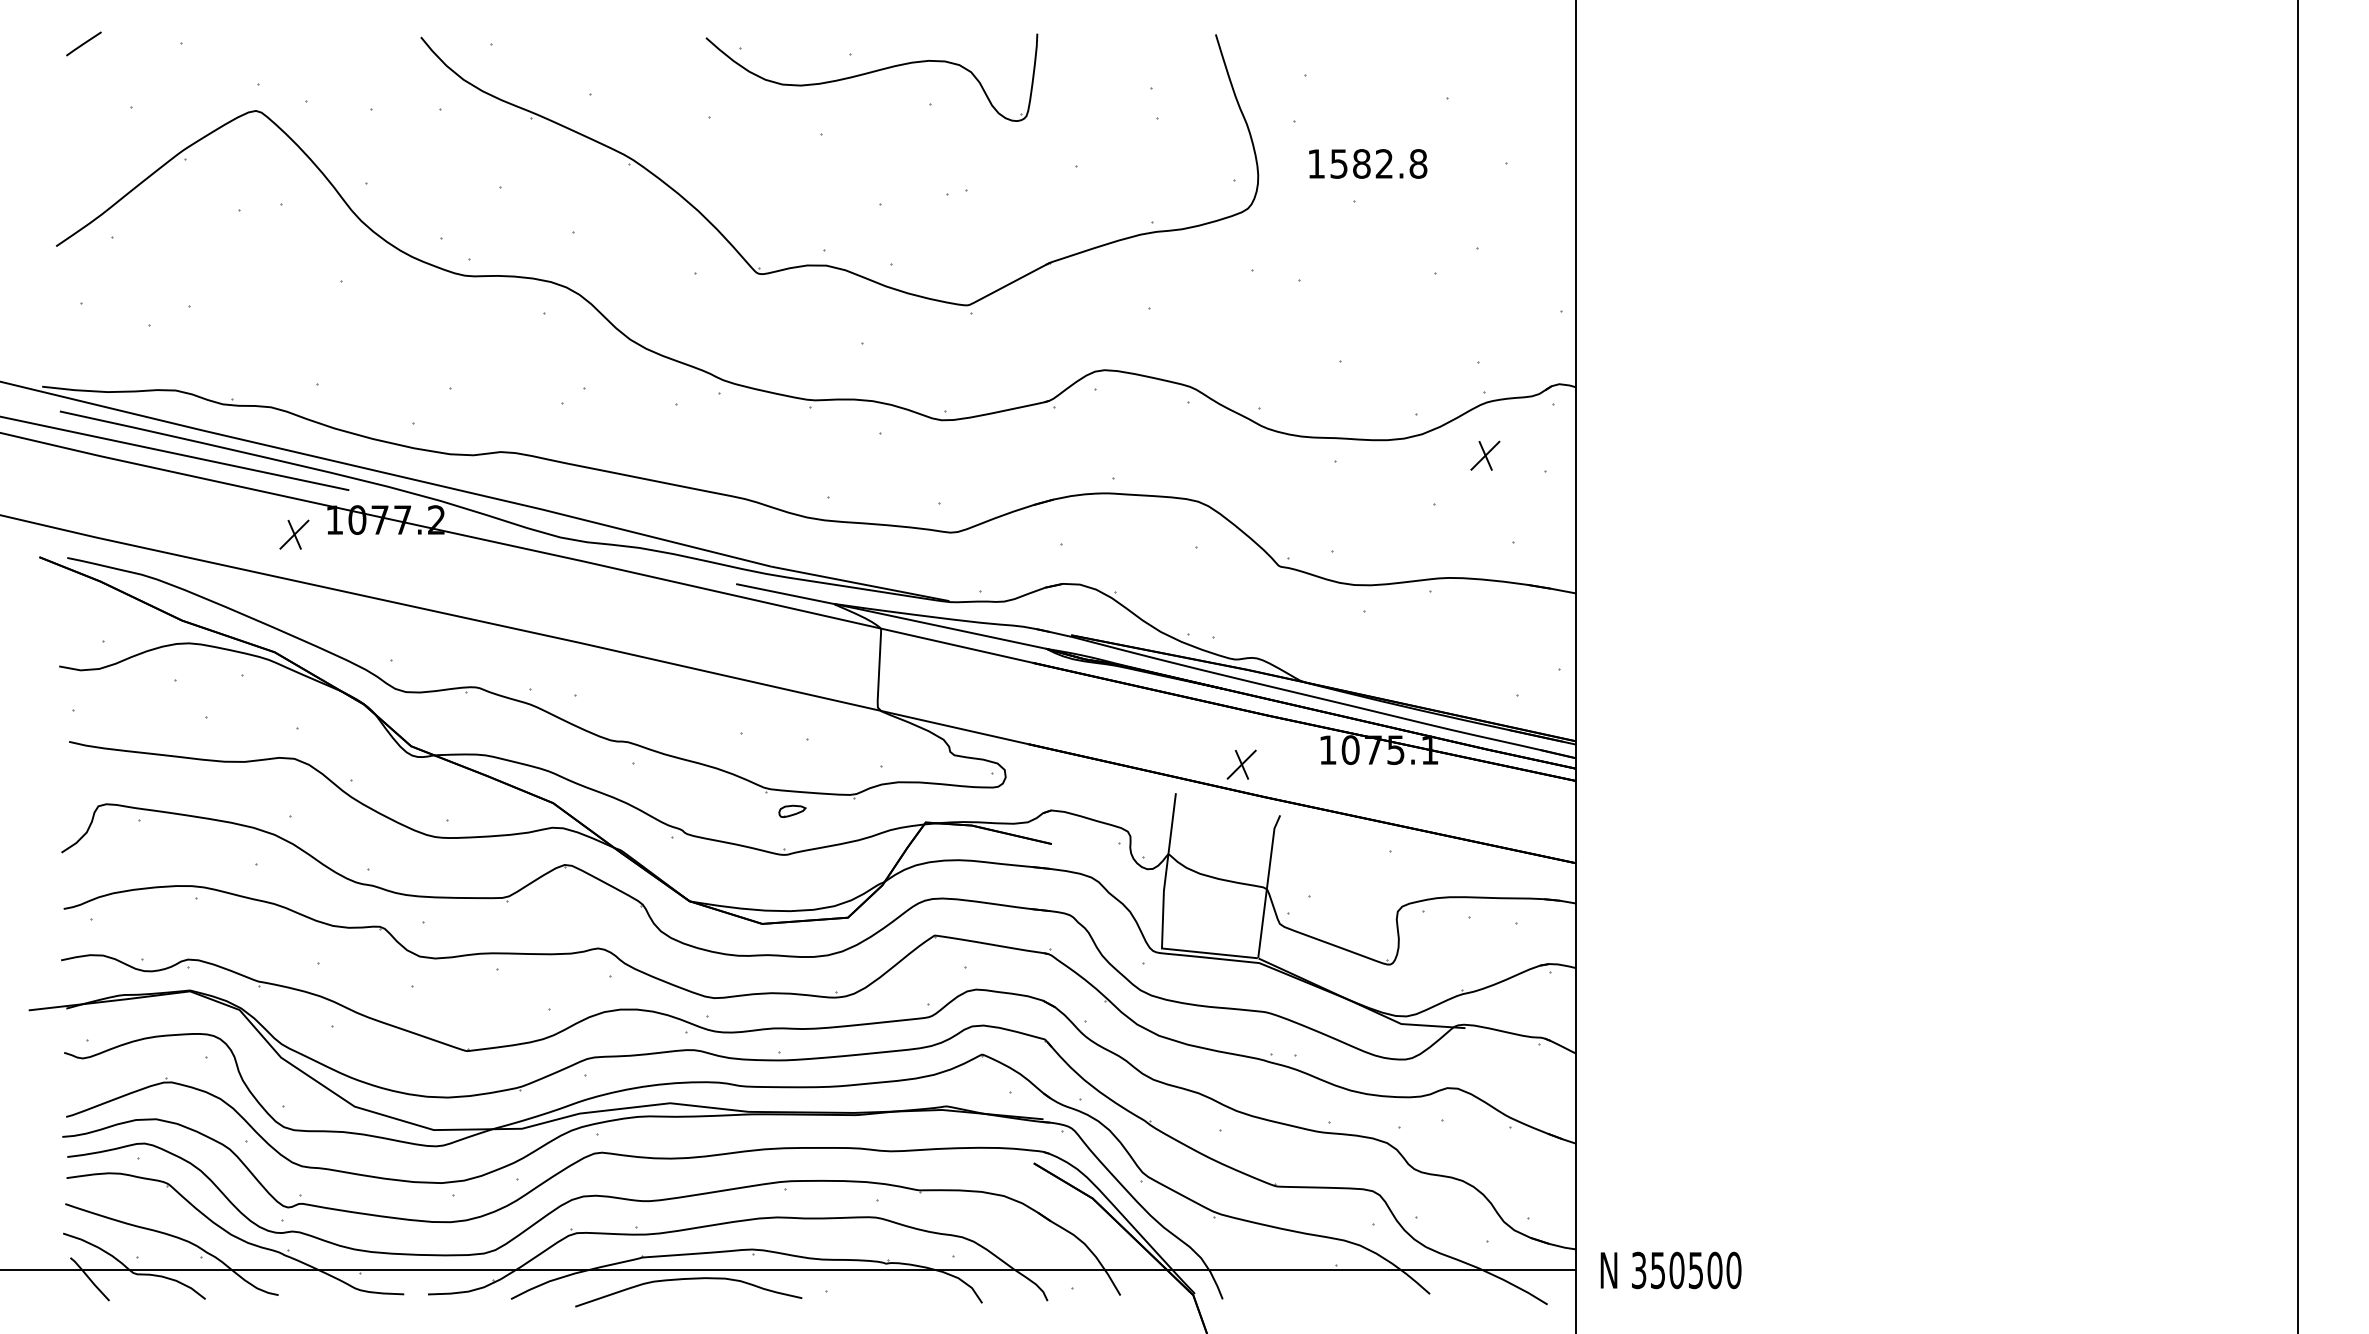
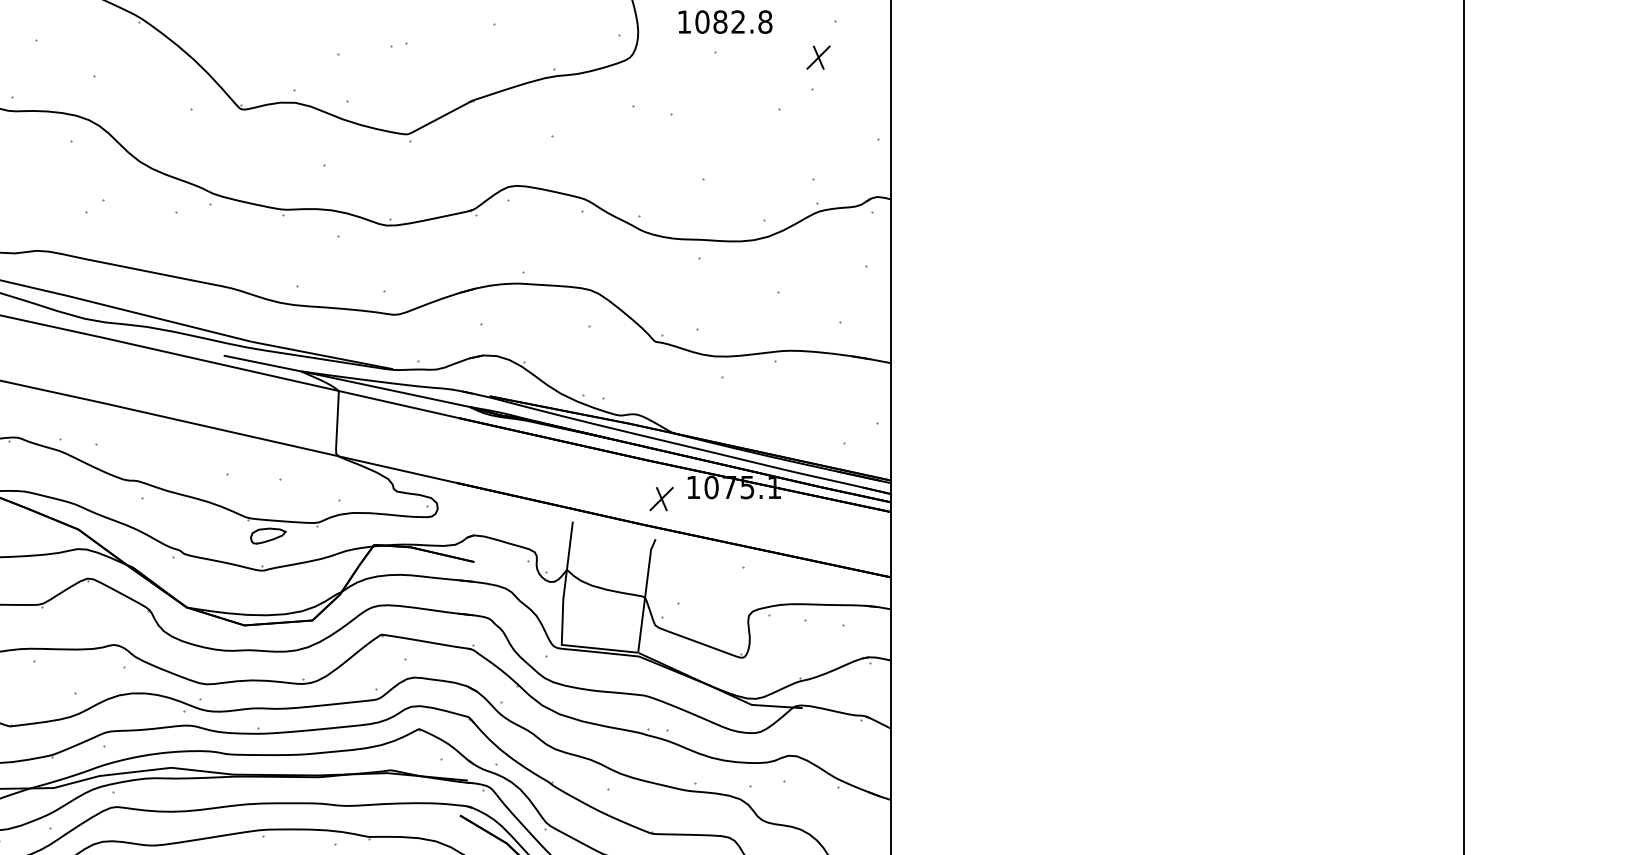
text: (1339, 163) -> (702, 21), 1582.8 -> 1082.8
part: (1485, 455) -> (818, 57), moved
part: (1241, 764) -> (661, 498), moved
part: (792, 811) -> (268, 536), size x1.67

